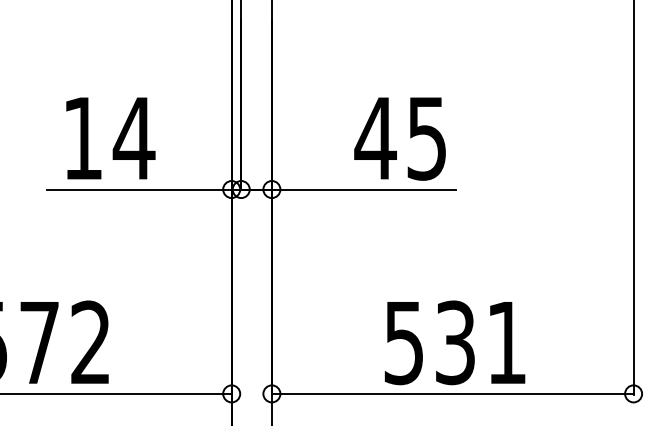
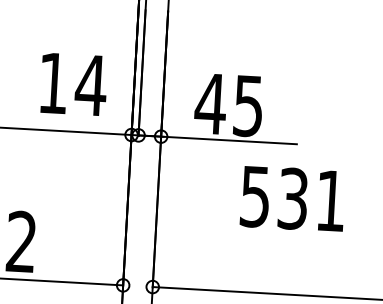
text: (110, 138) -> (73, 84), moved
text: (399, 138) -> (228, 104), moved
text: (454, 342) -> (292, 198), moved

